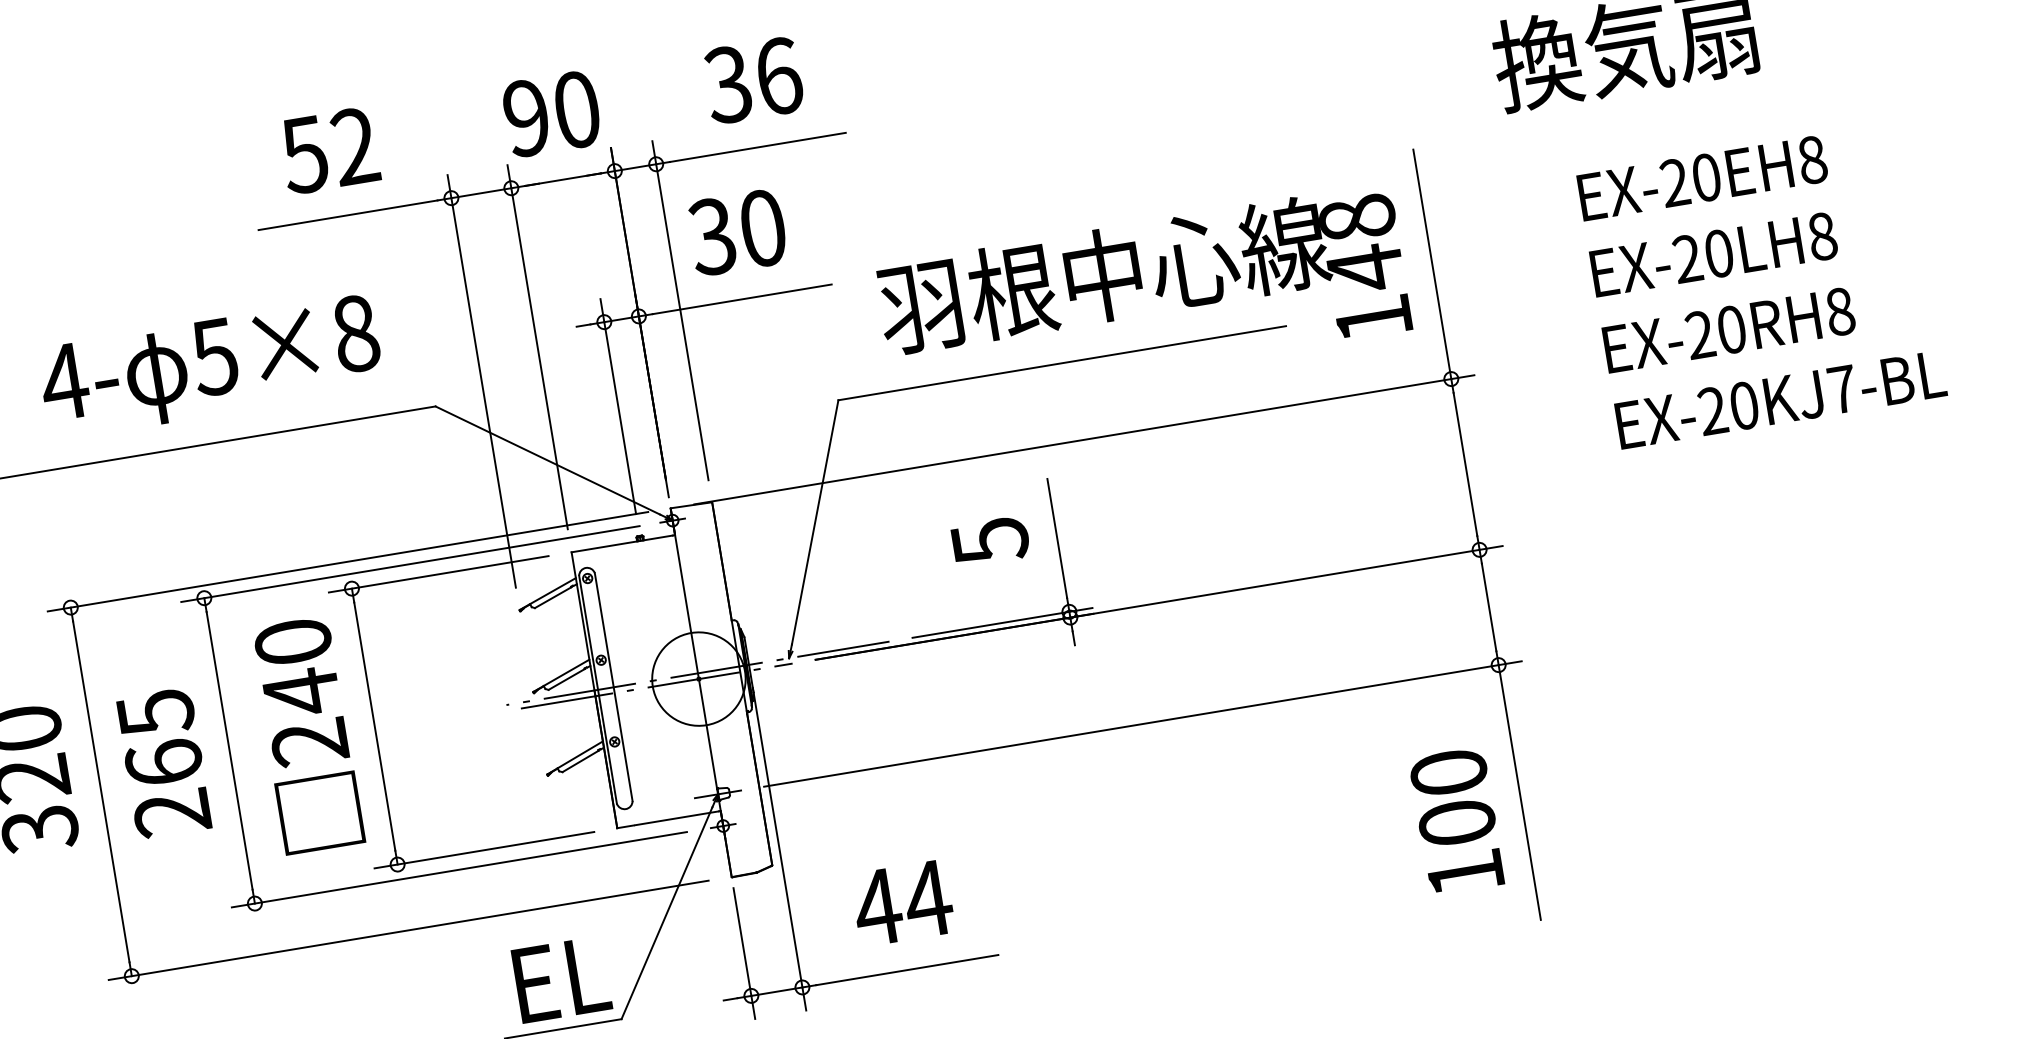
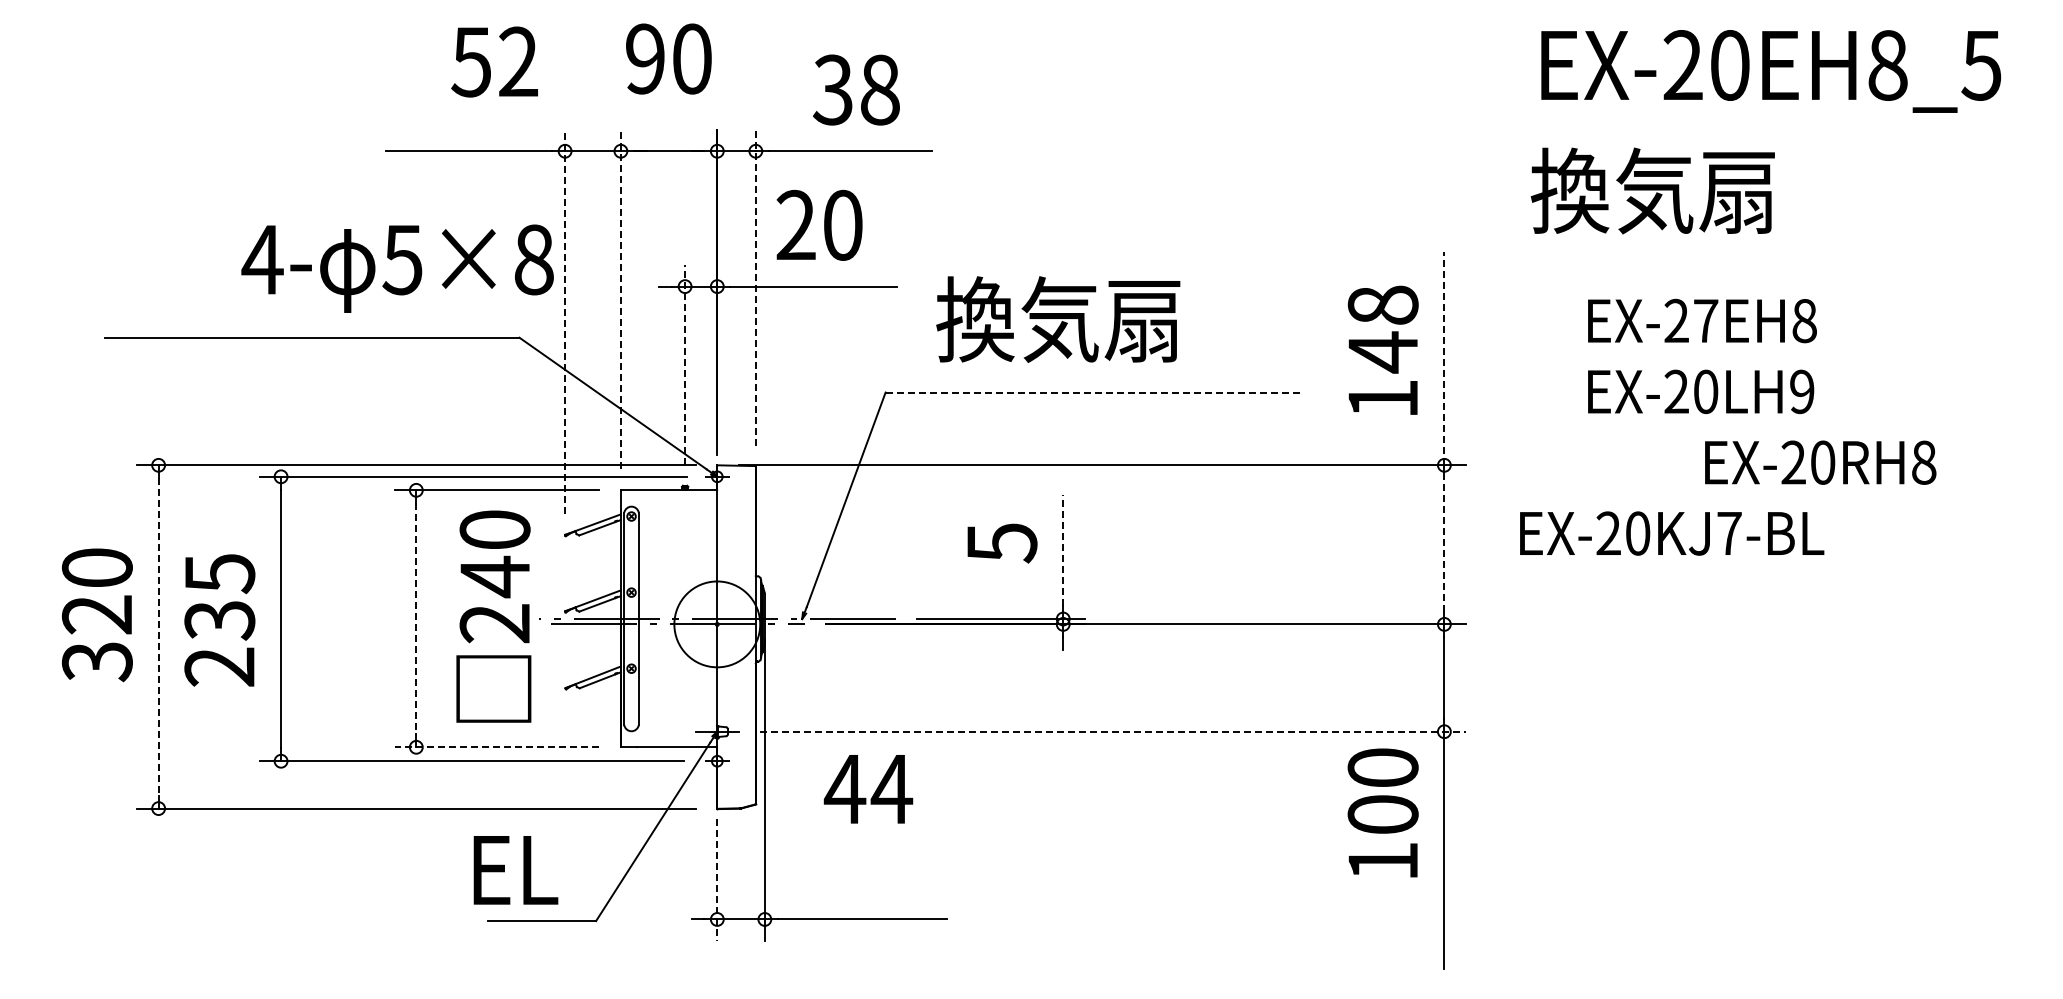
text: (779, 75) -> (880, 89), 36 -> 38
text: (551, 113) -> (668, 58), moved
text: (329, 150) -> (494, 61), moved
text: (1707, 176) -> (1706, 320), EX-20EH8 -> EX-27EH8
text: (711, 236) -> (795, 225), 30 -> 20
text: (1822, 236) -> (1802, 391), EX-20LH8 -> EX-20LH9
line: (1432, 264) -> (1444, 358), solid -> dashed
text: (1103, 275) -> (1144, 319), 羽根中心線 -> 換気扇
line: (680, 310) -> (755, 287), solid -> dashed
text: (1729, 329) -> (1820, 462), moved
line: (537, 347) -> (620, 299), solid -> dashed
line: (1062, 363) -> (1094, 392), solid -> dashed
text: (210, 367) -> (397, 268), moved
line: (482, 380) -> (565, 321), solid -> dashed
text: (1781, 399) -> (1672, 533), moved
line: (618, 405) -> (685, 364), solid -> dashed
line: (1465, 464) -> (1444, 544), solid -> dashed
line: (1057, 538) -> (1063, 550), solid -> dashed
line: (1143, 723) -> (1113, 731), solid -> dashed
line: (374, 726) -> (416, 618), solid -> dashed
text: (306, 735) -> (493, 616), moved
text: (163, 763) -> (219, 620), 265 -> 235
line: (101, 791) -> (158, 636), solid -> dashed
text: (1456, 820) -> (1382, 812), moved
line: (483, 850) -> (496, 747), solid -> dashed
text: (902, 903) -> (868, 789), moved
line: (744, 954) -> (717, 880), solid -> dashed
text: (561, 979) -> (515, 870), moved

